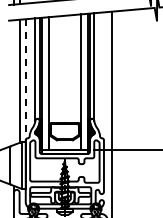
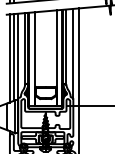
line: (103, 76) -> (73, 54), added
line: (25, 81) -> (18, 57), dashed -> solid
line: (13, 82) -> (9, 58), added

